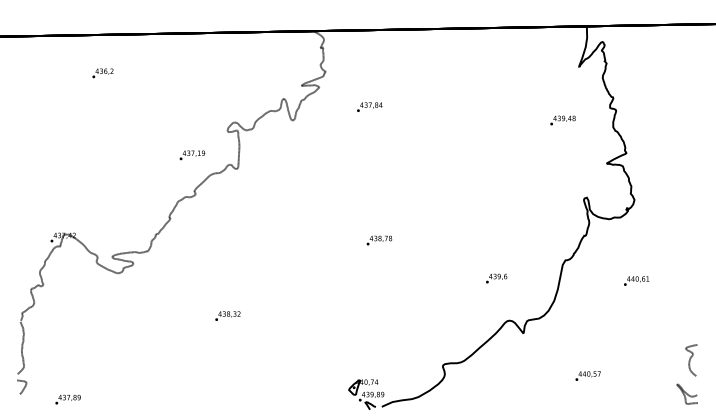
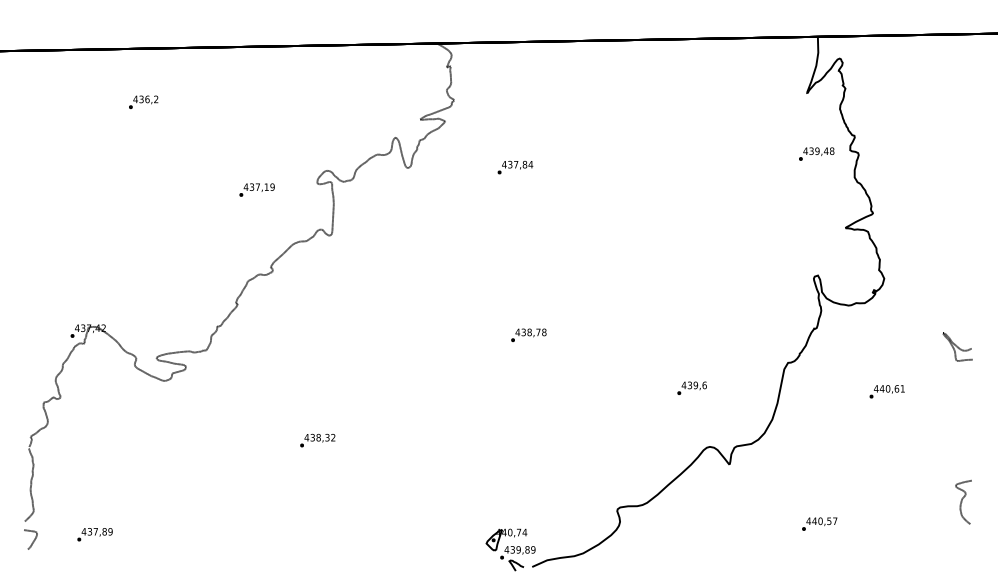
text: (369, 106) -> (515, 166), moved
text: (562, 120) -> (815, 154), moved
text: (192, 155) -> (257, 190), moved
curve: (686, 393) -> (956, 346), moved
text: (67, 399) -> (94, 534), moved

